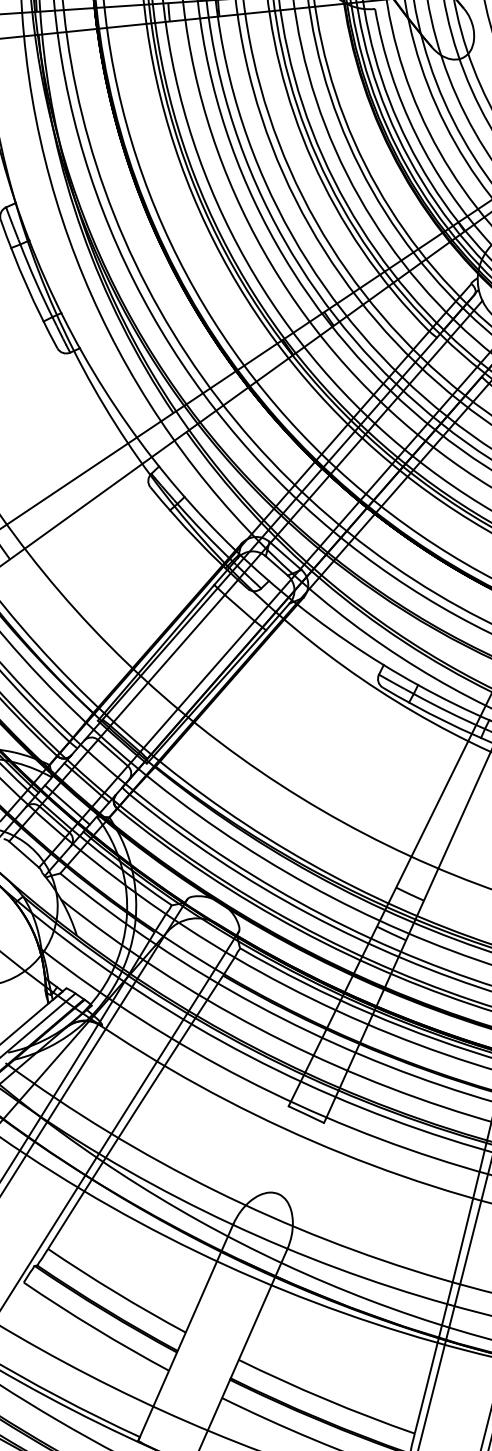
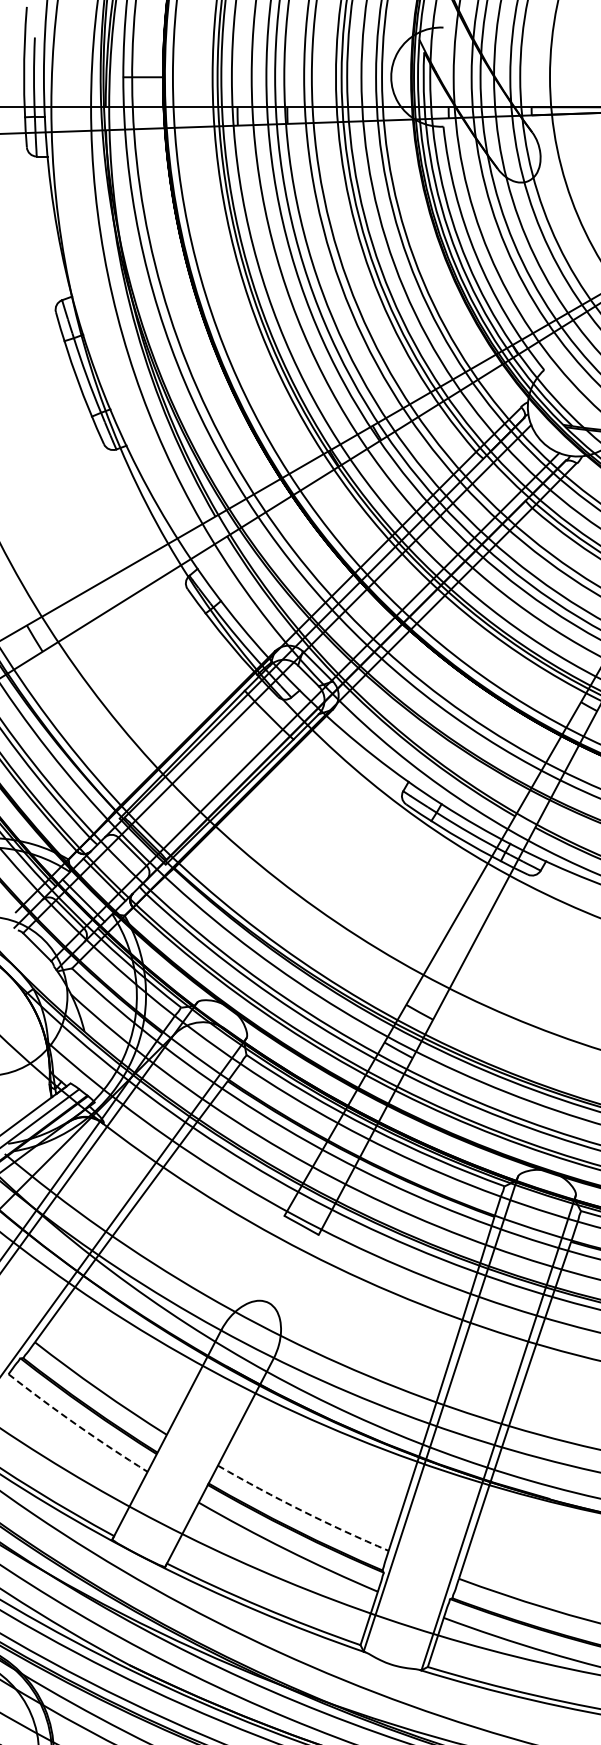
arc: (94, 1328) -> (76, 1424), solid -> dashed
arc: (326, 1399) -> (302, 1510), solid -> dashed

